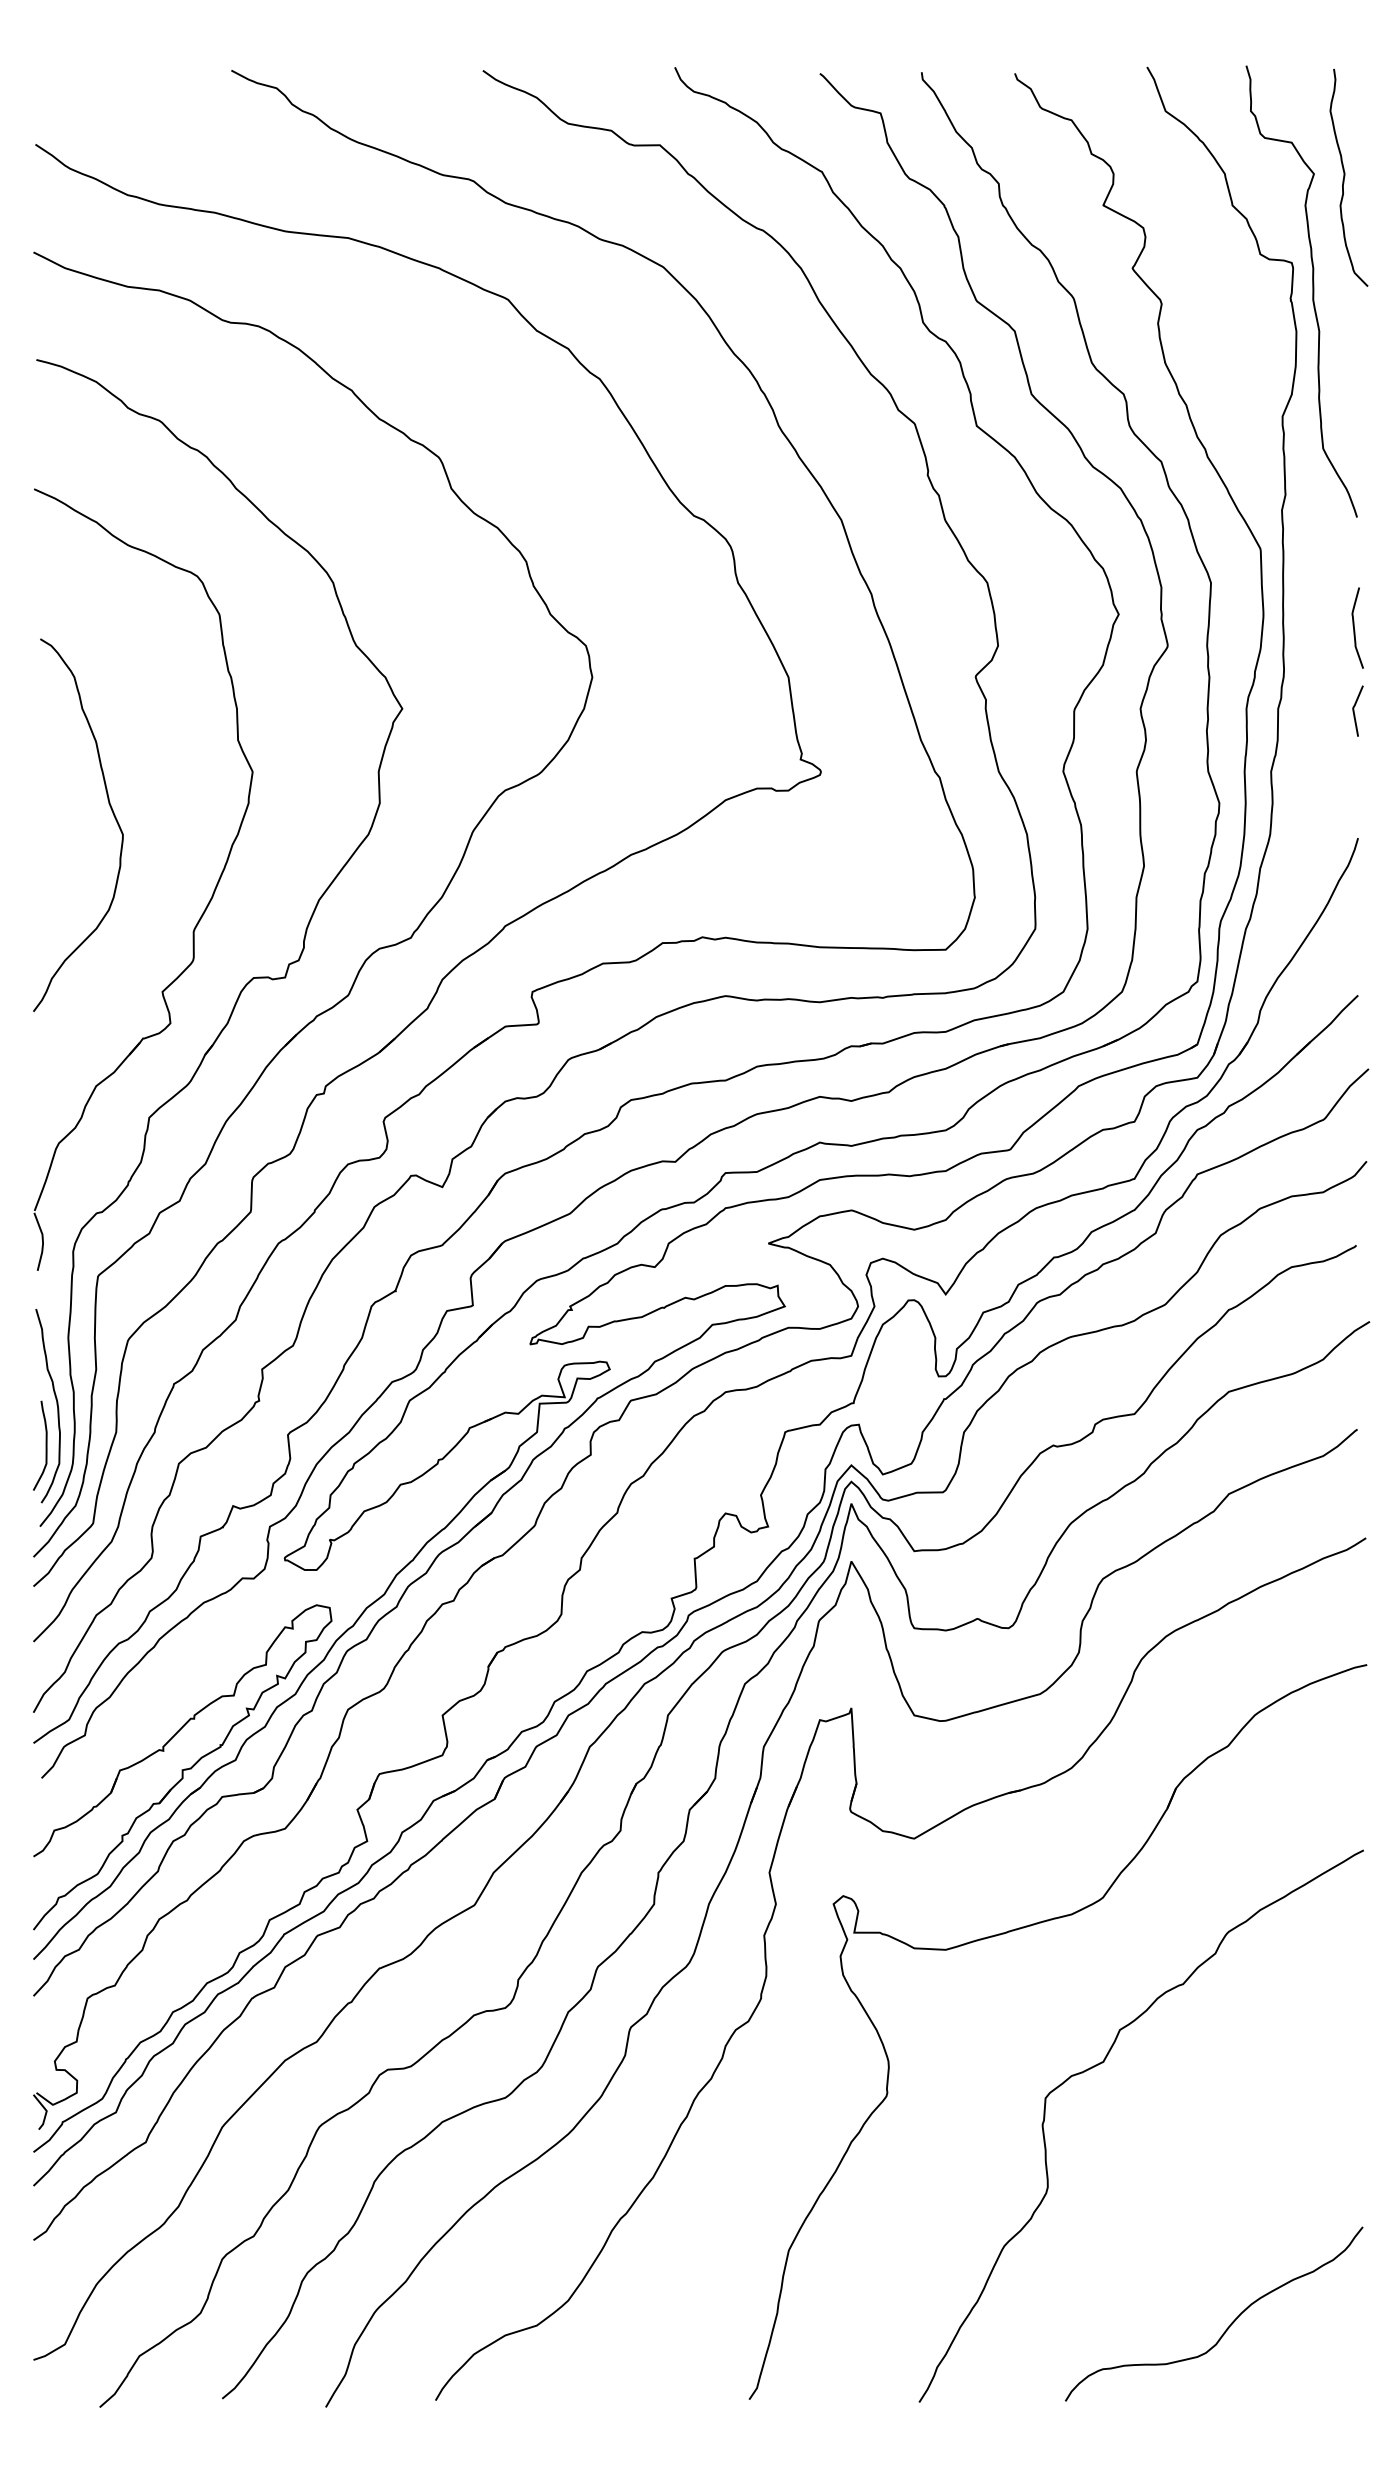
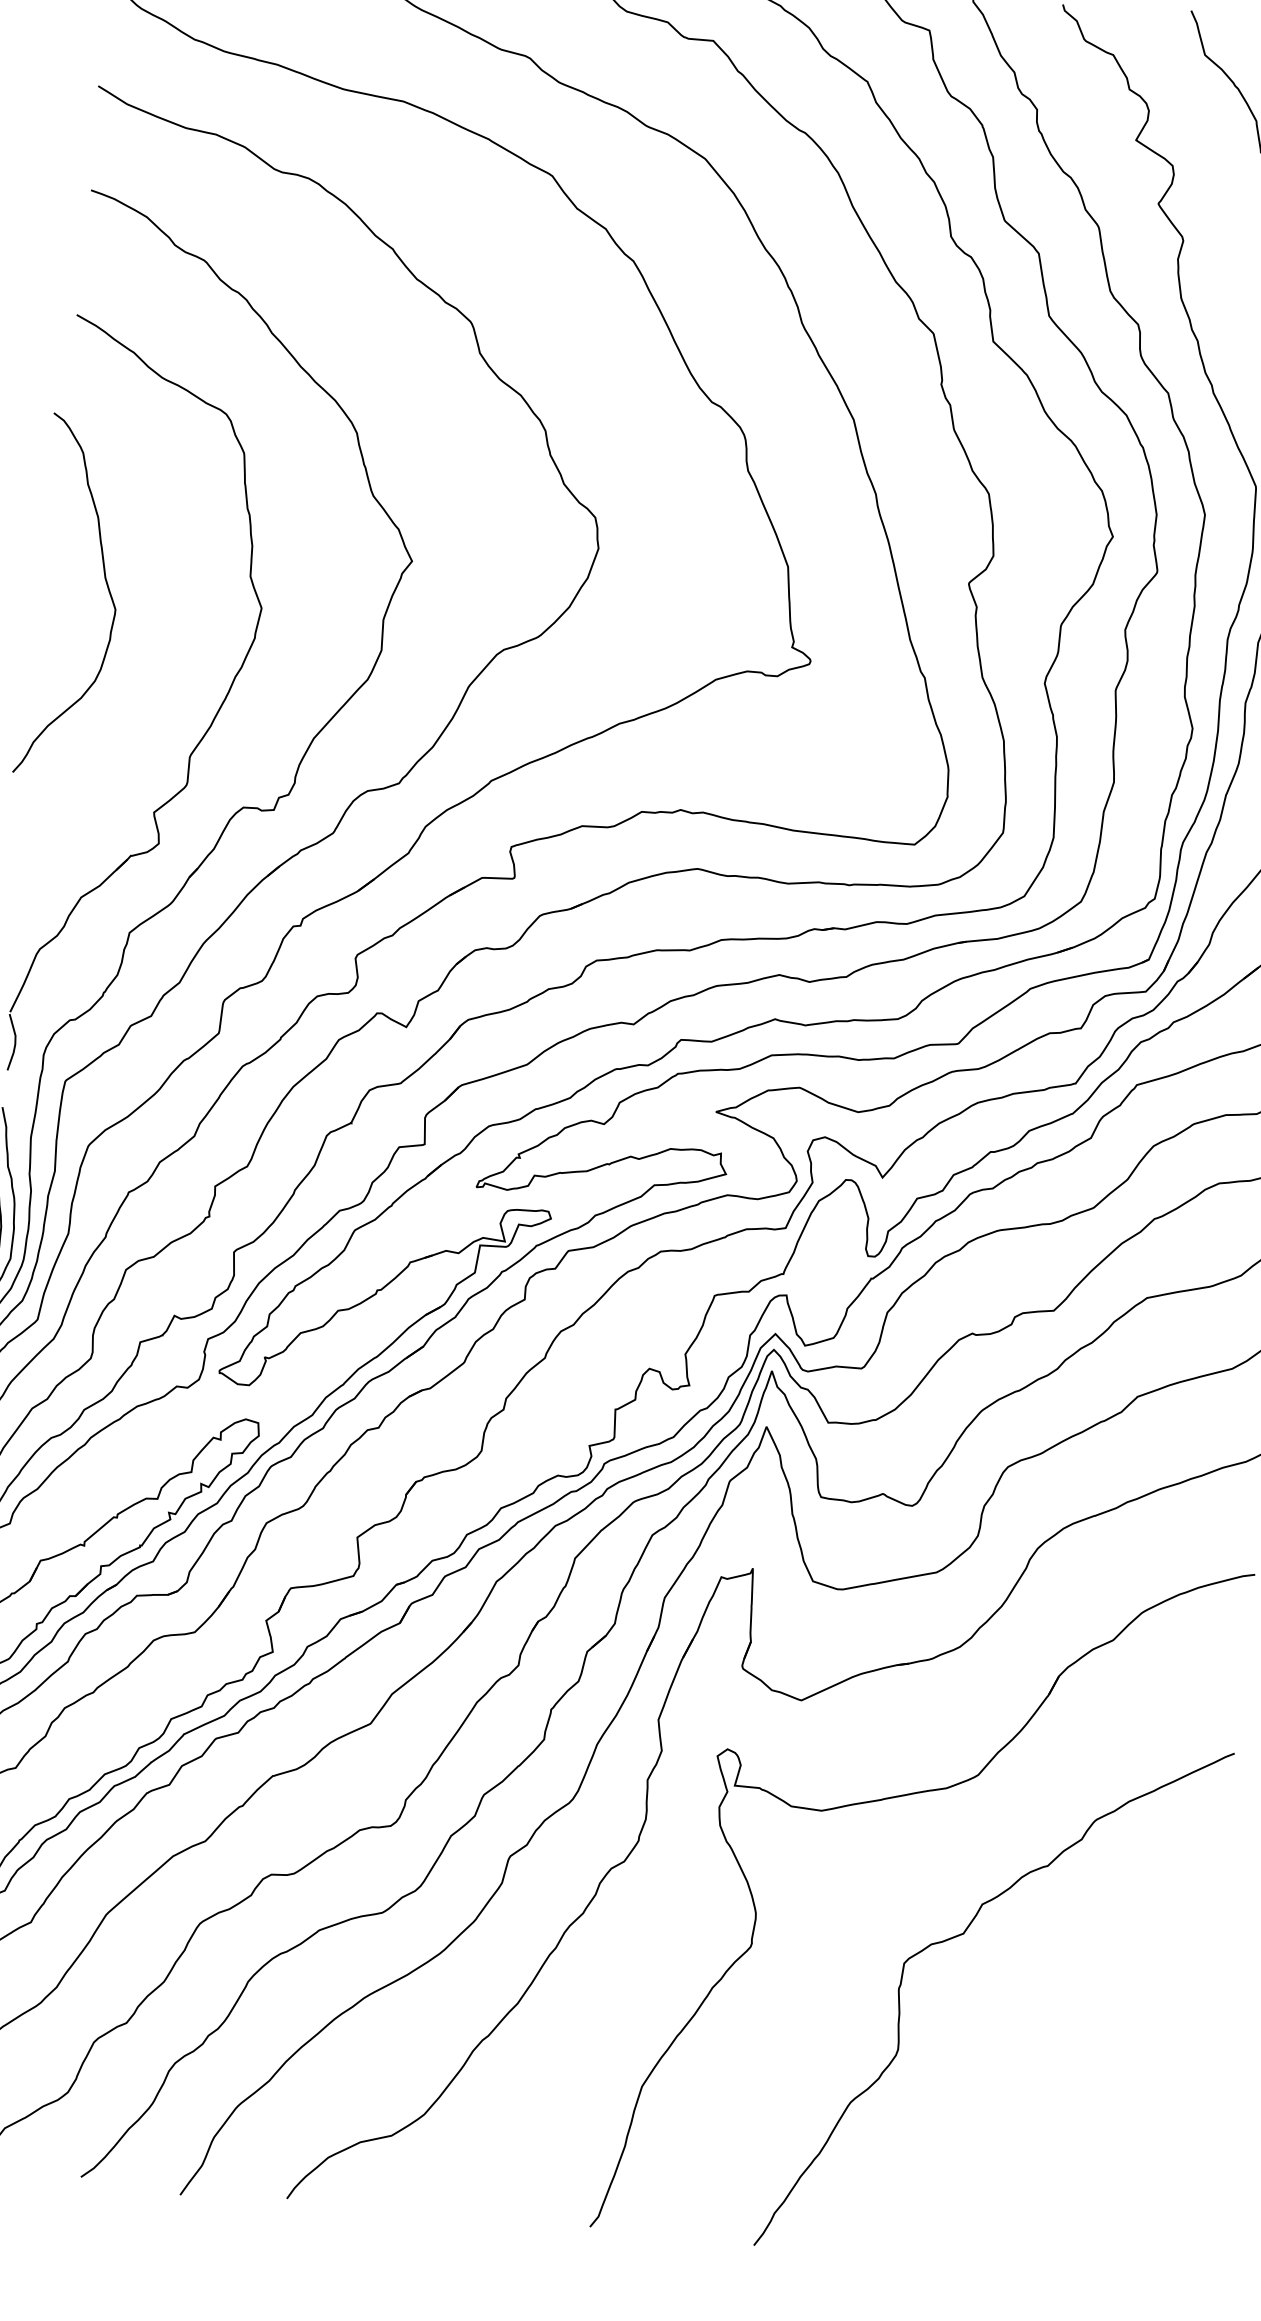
curve: (111, 811) -> (106, 586), moved
curve: (1230, 2323) -> (1061, 2198), removed

